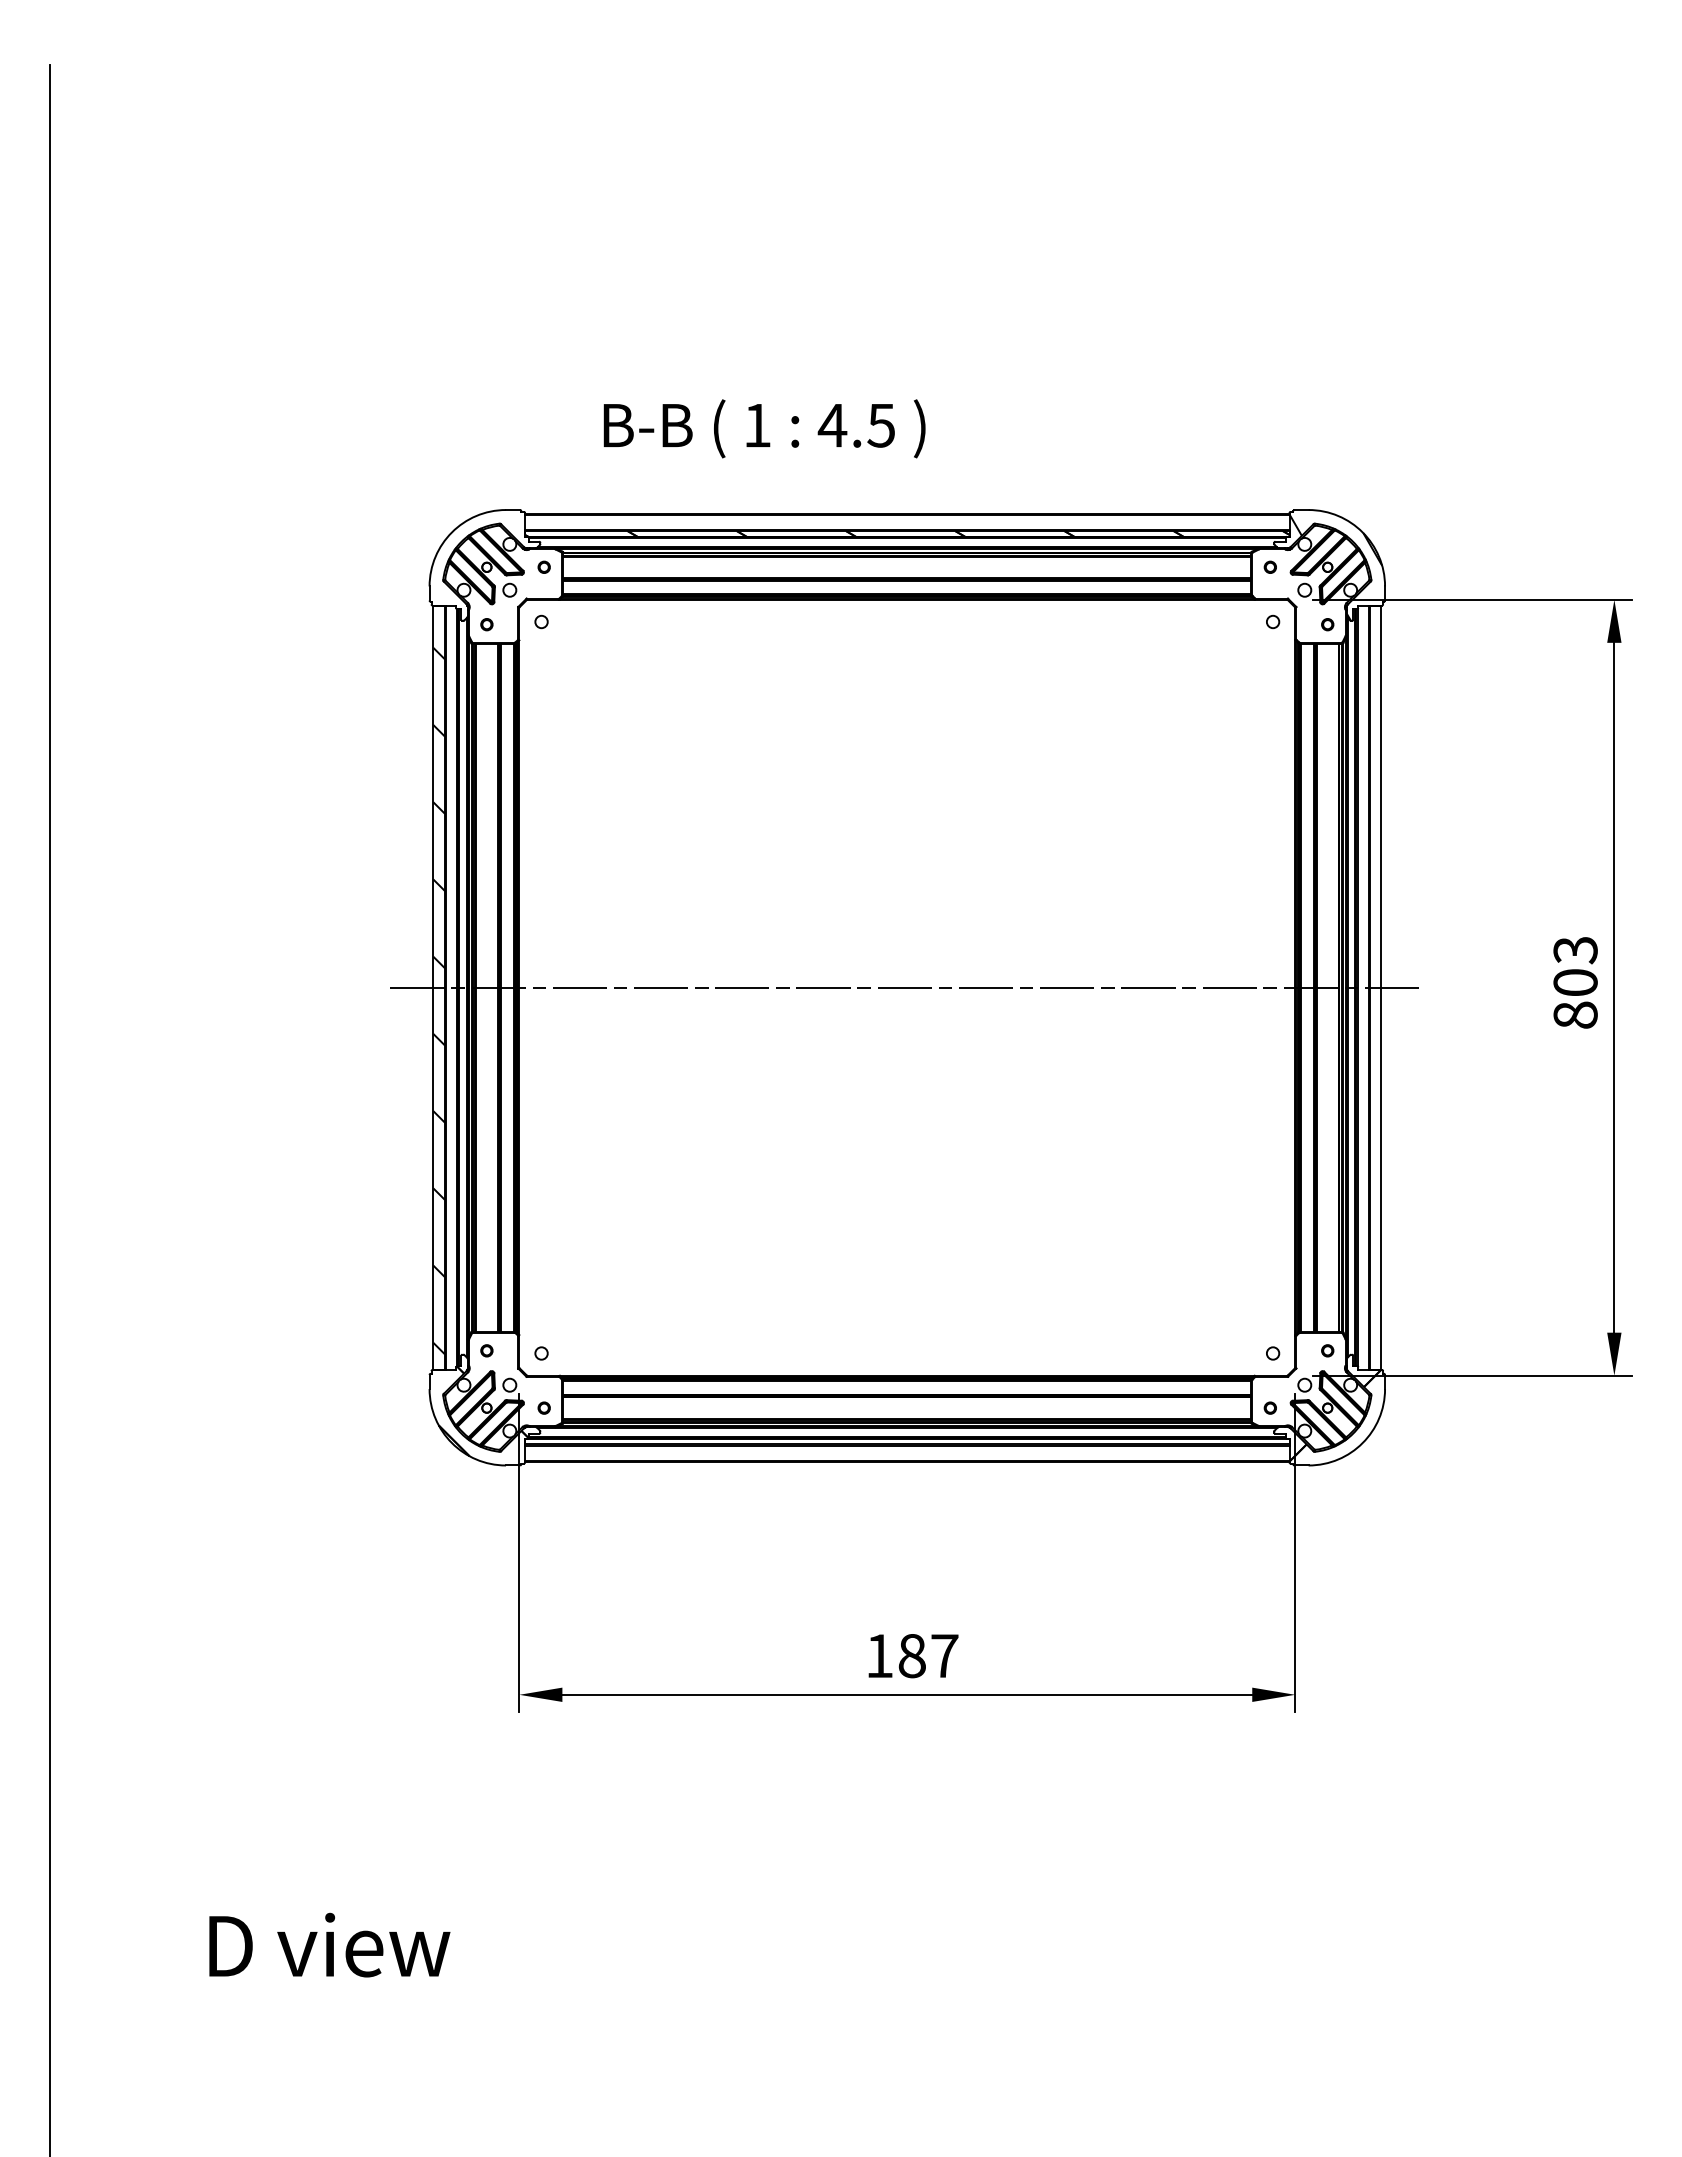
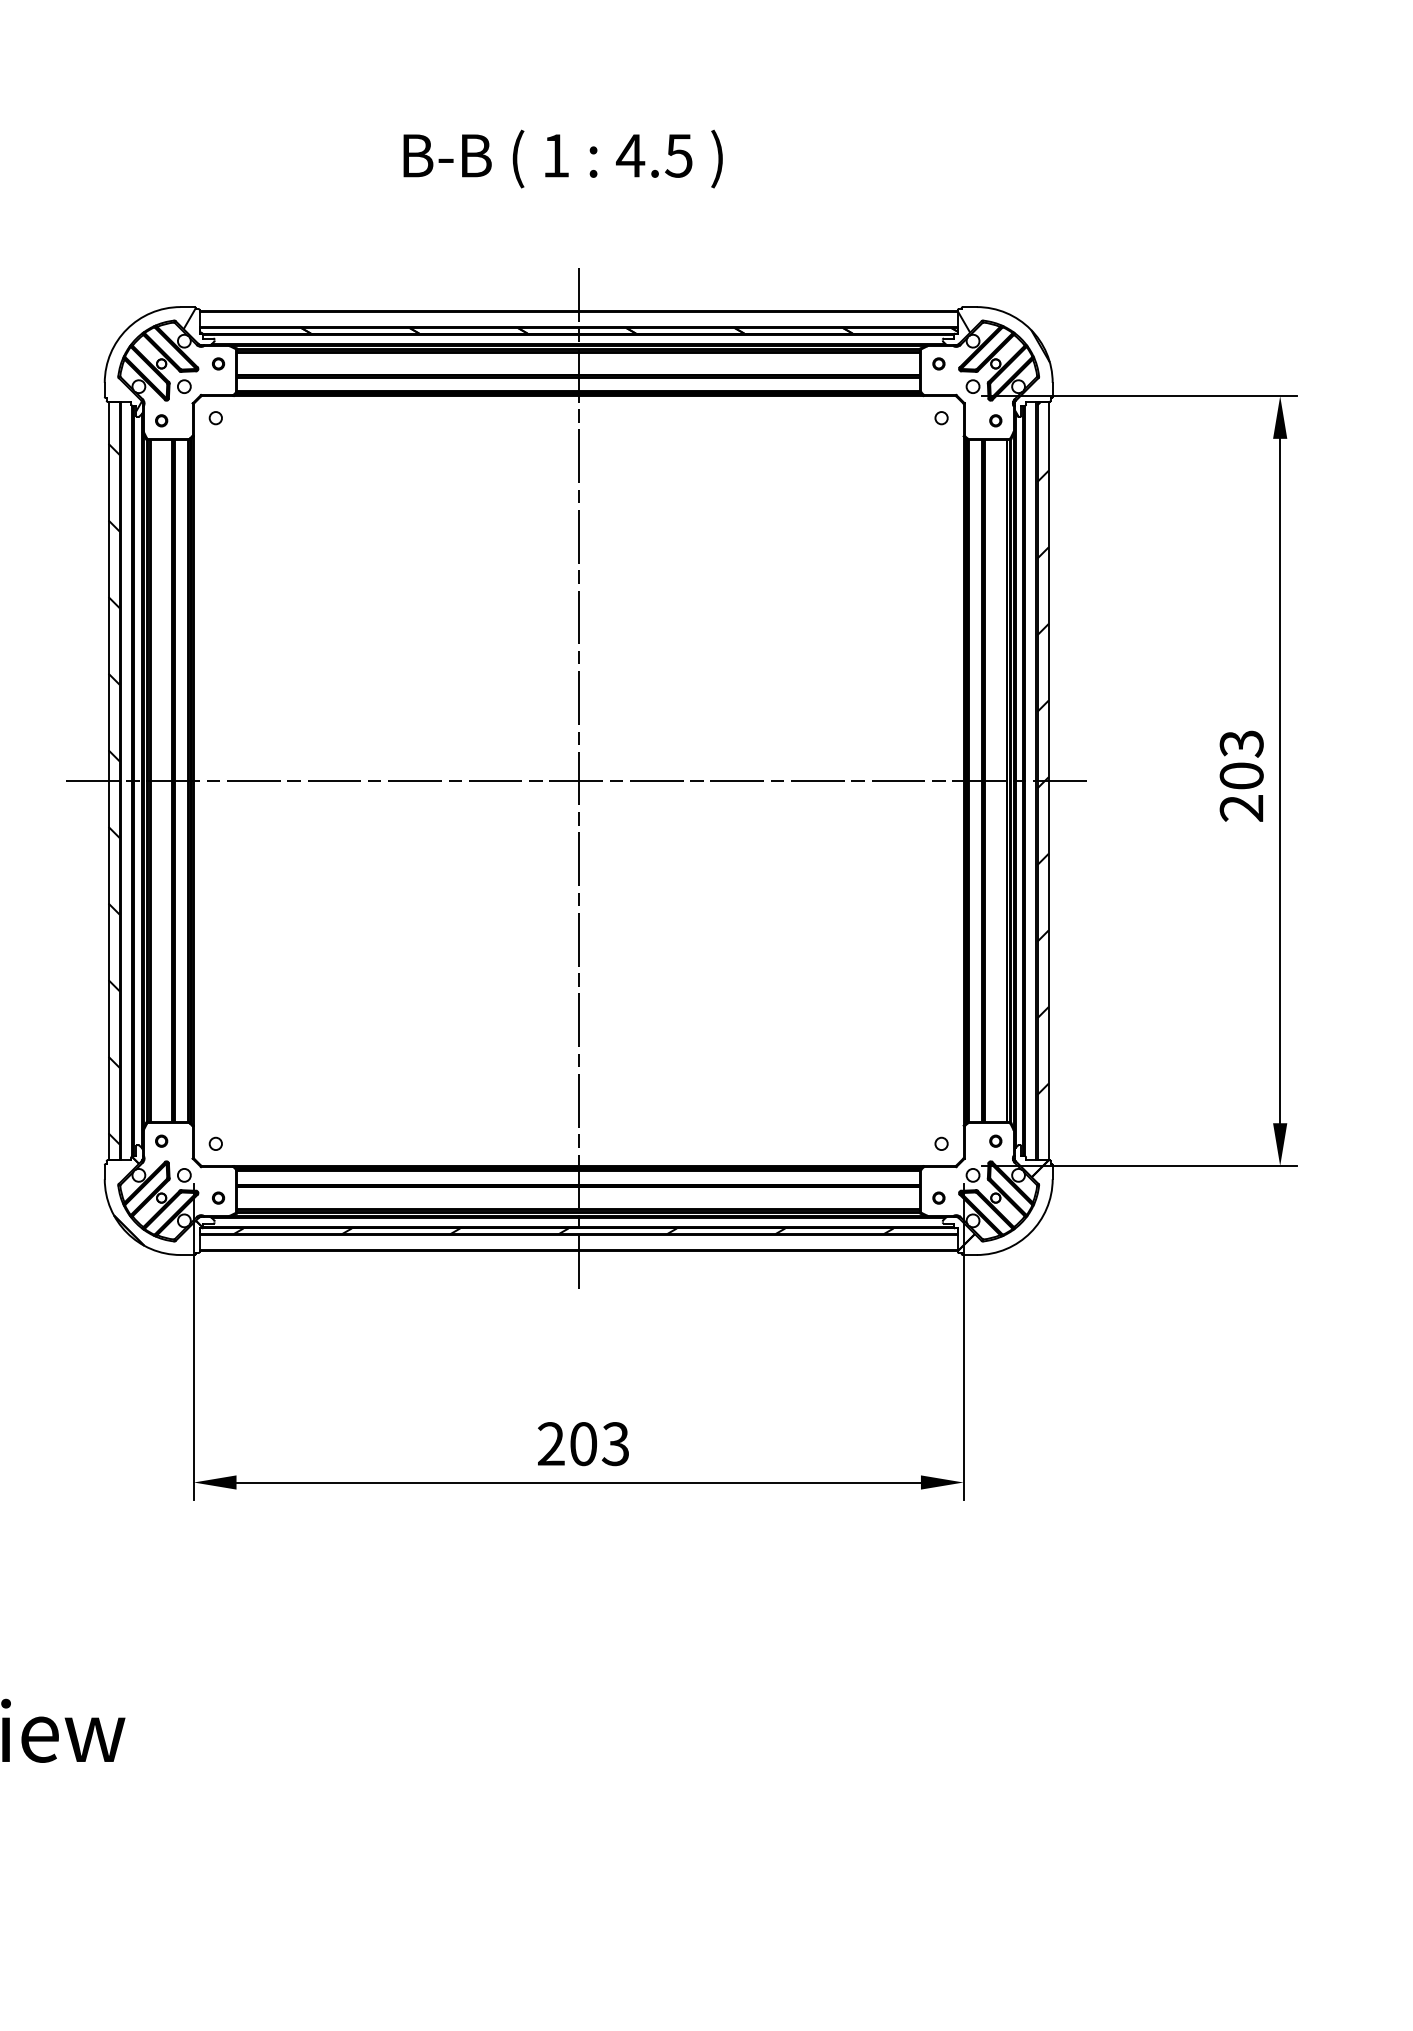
text: (764, 428) -> (563, 158), moved
hatch: (491, 563) -> (166, 360), added
line: (907, 987) -> (578, 780), added
hatch: (1375, 987) -> (1043, 780), added
text: (1575, 1014) -> (1241, 807), 803 -> 203
hatch: (891, 1441) -> (563, 1231), added
text: (912, 1655) -> (583, 1443), 187 -> 203

